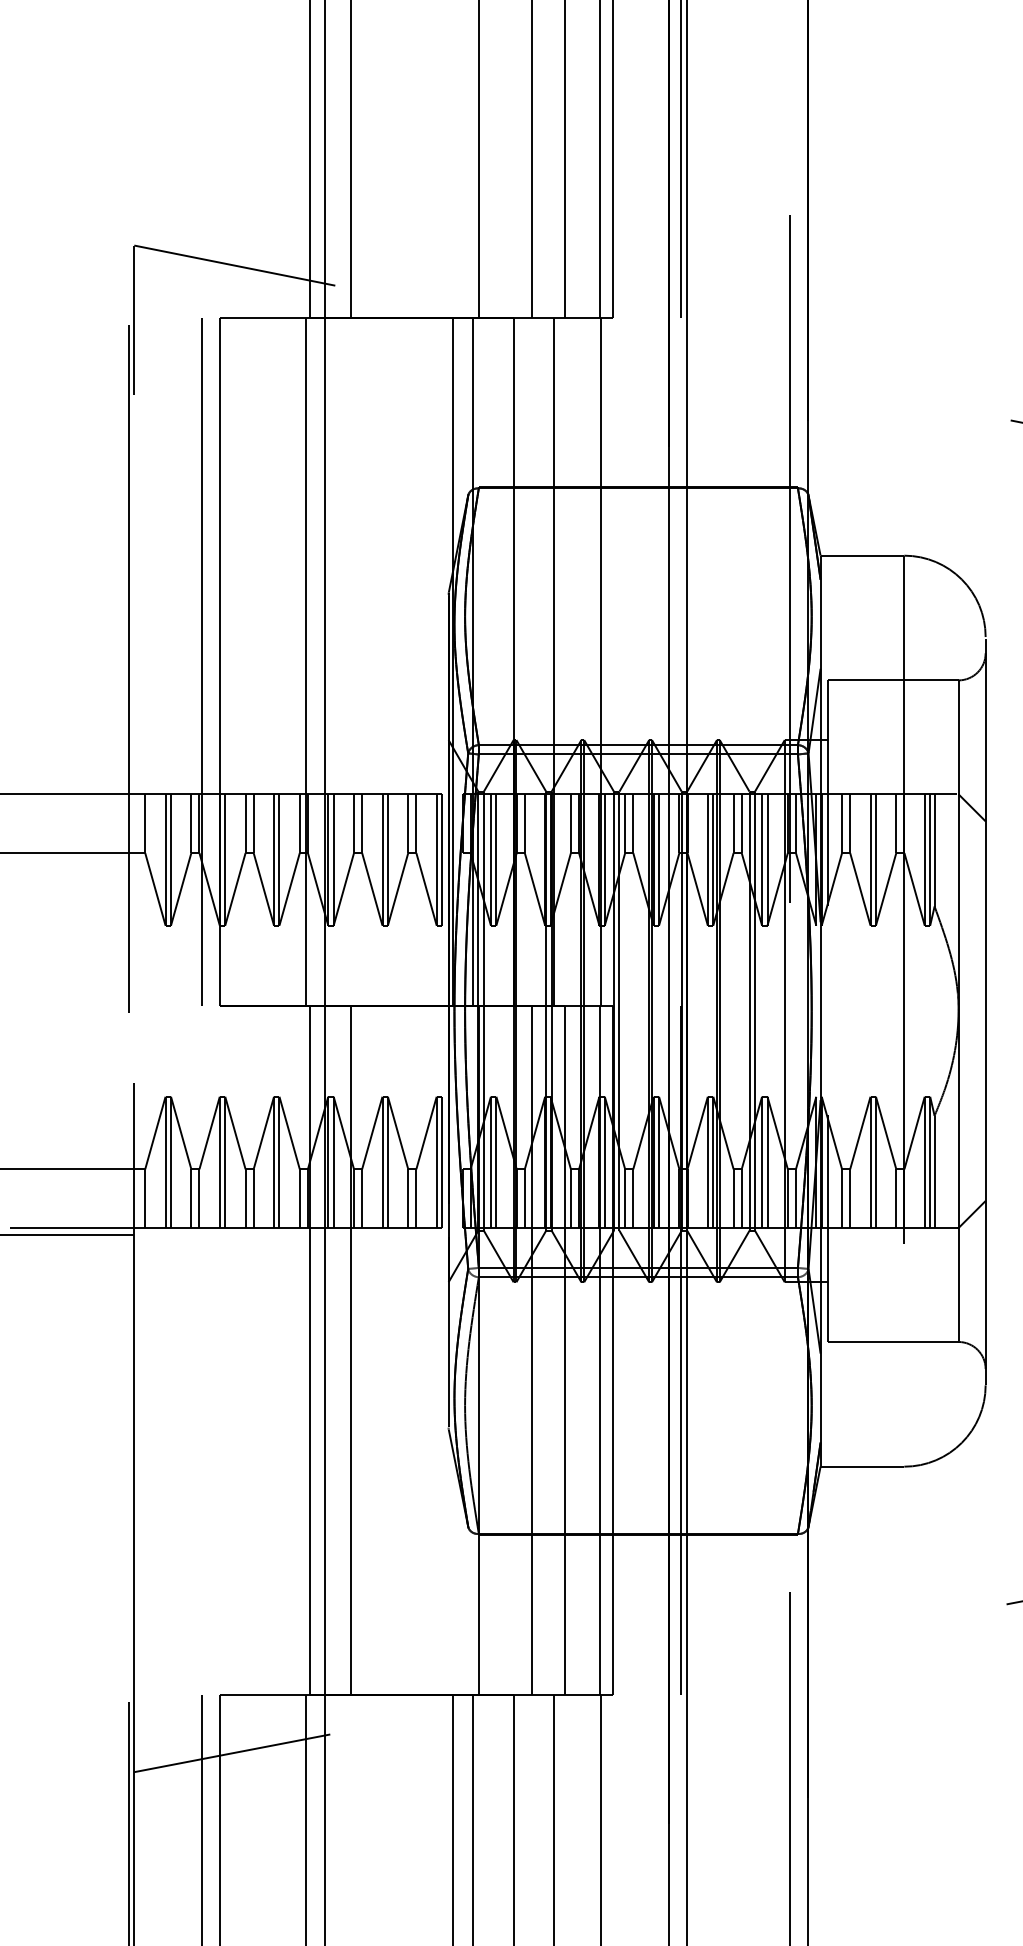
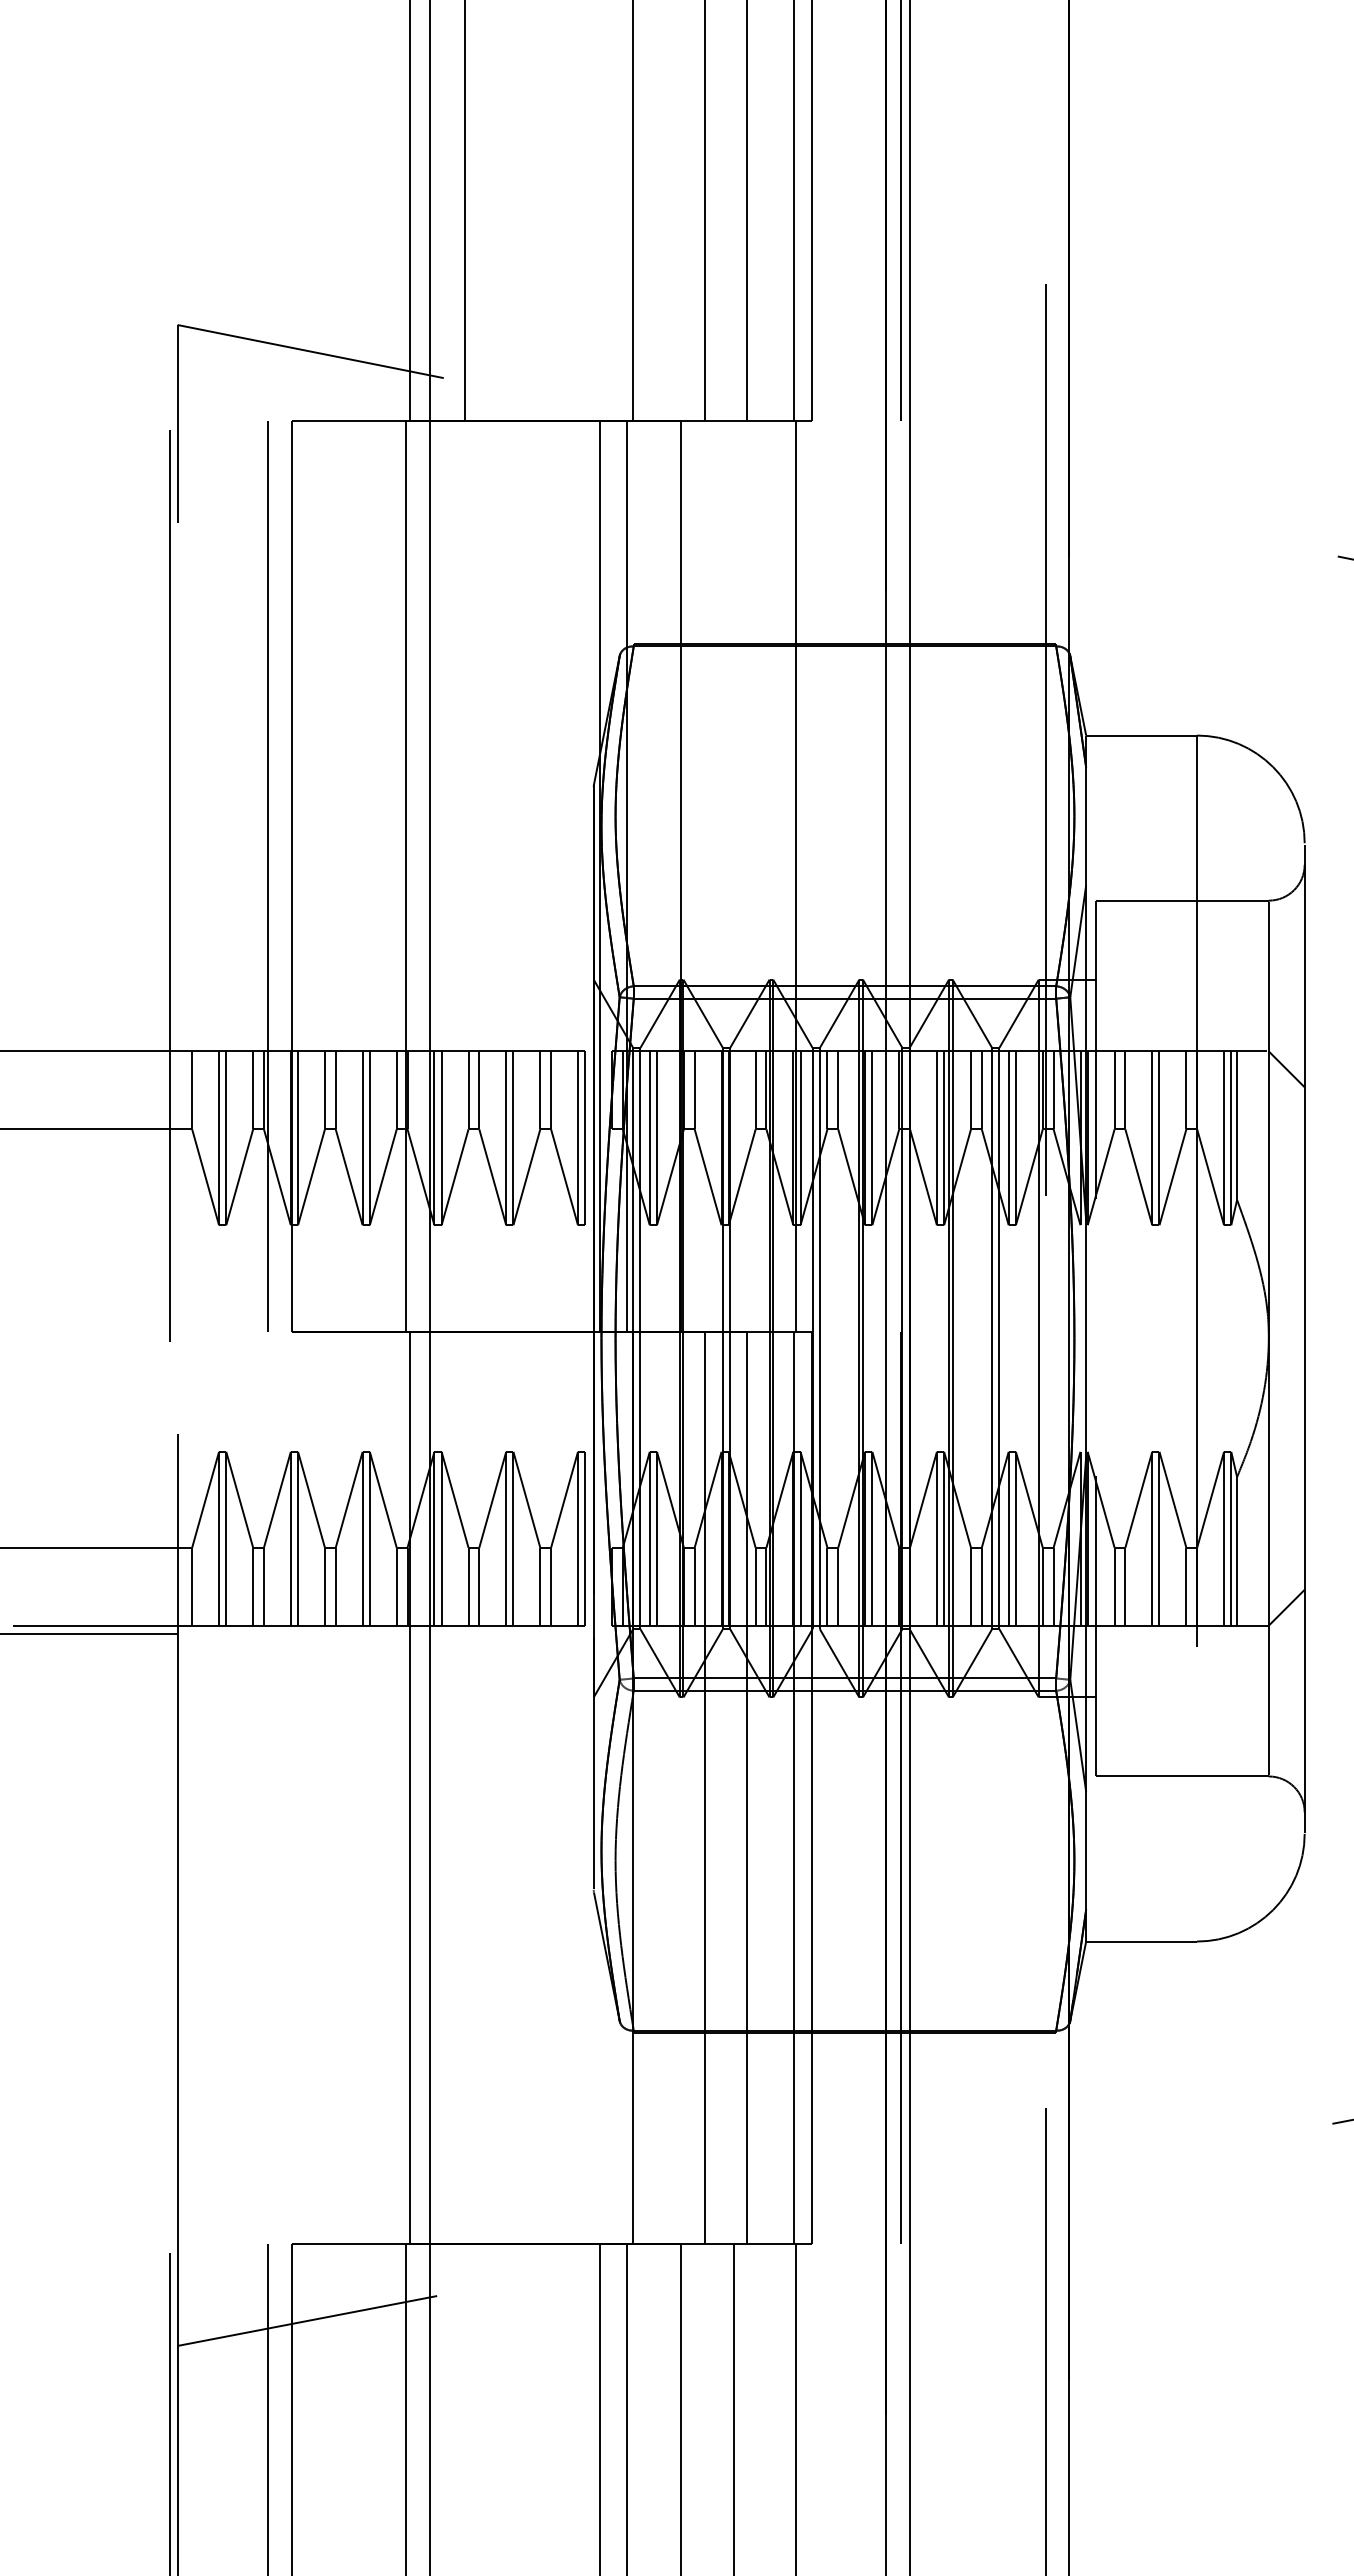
line: (554, 662) -> (733, 876), removed
line: (350, 1350) -> (464, 1787), removed

